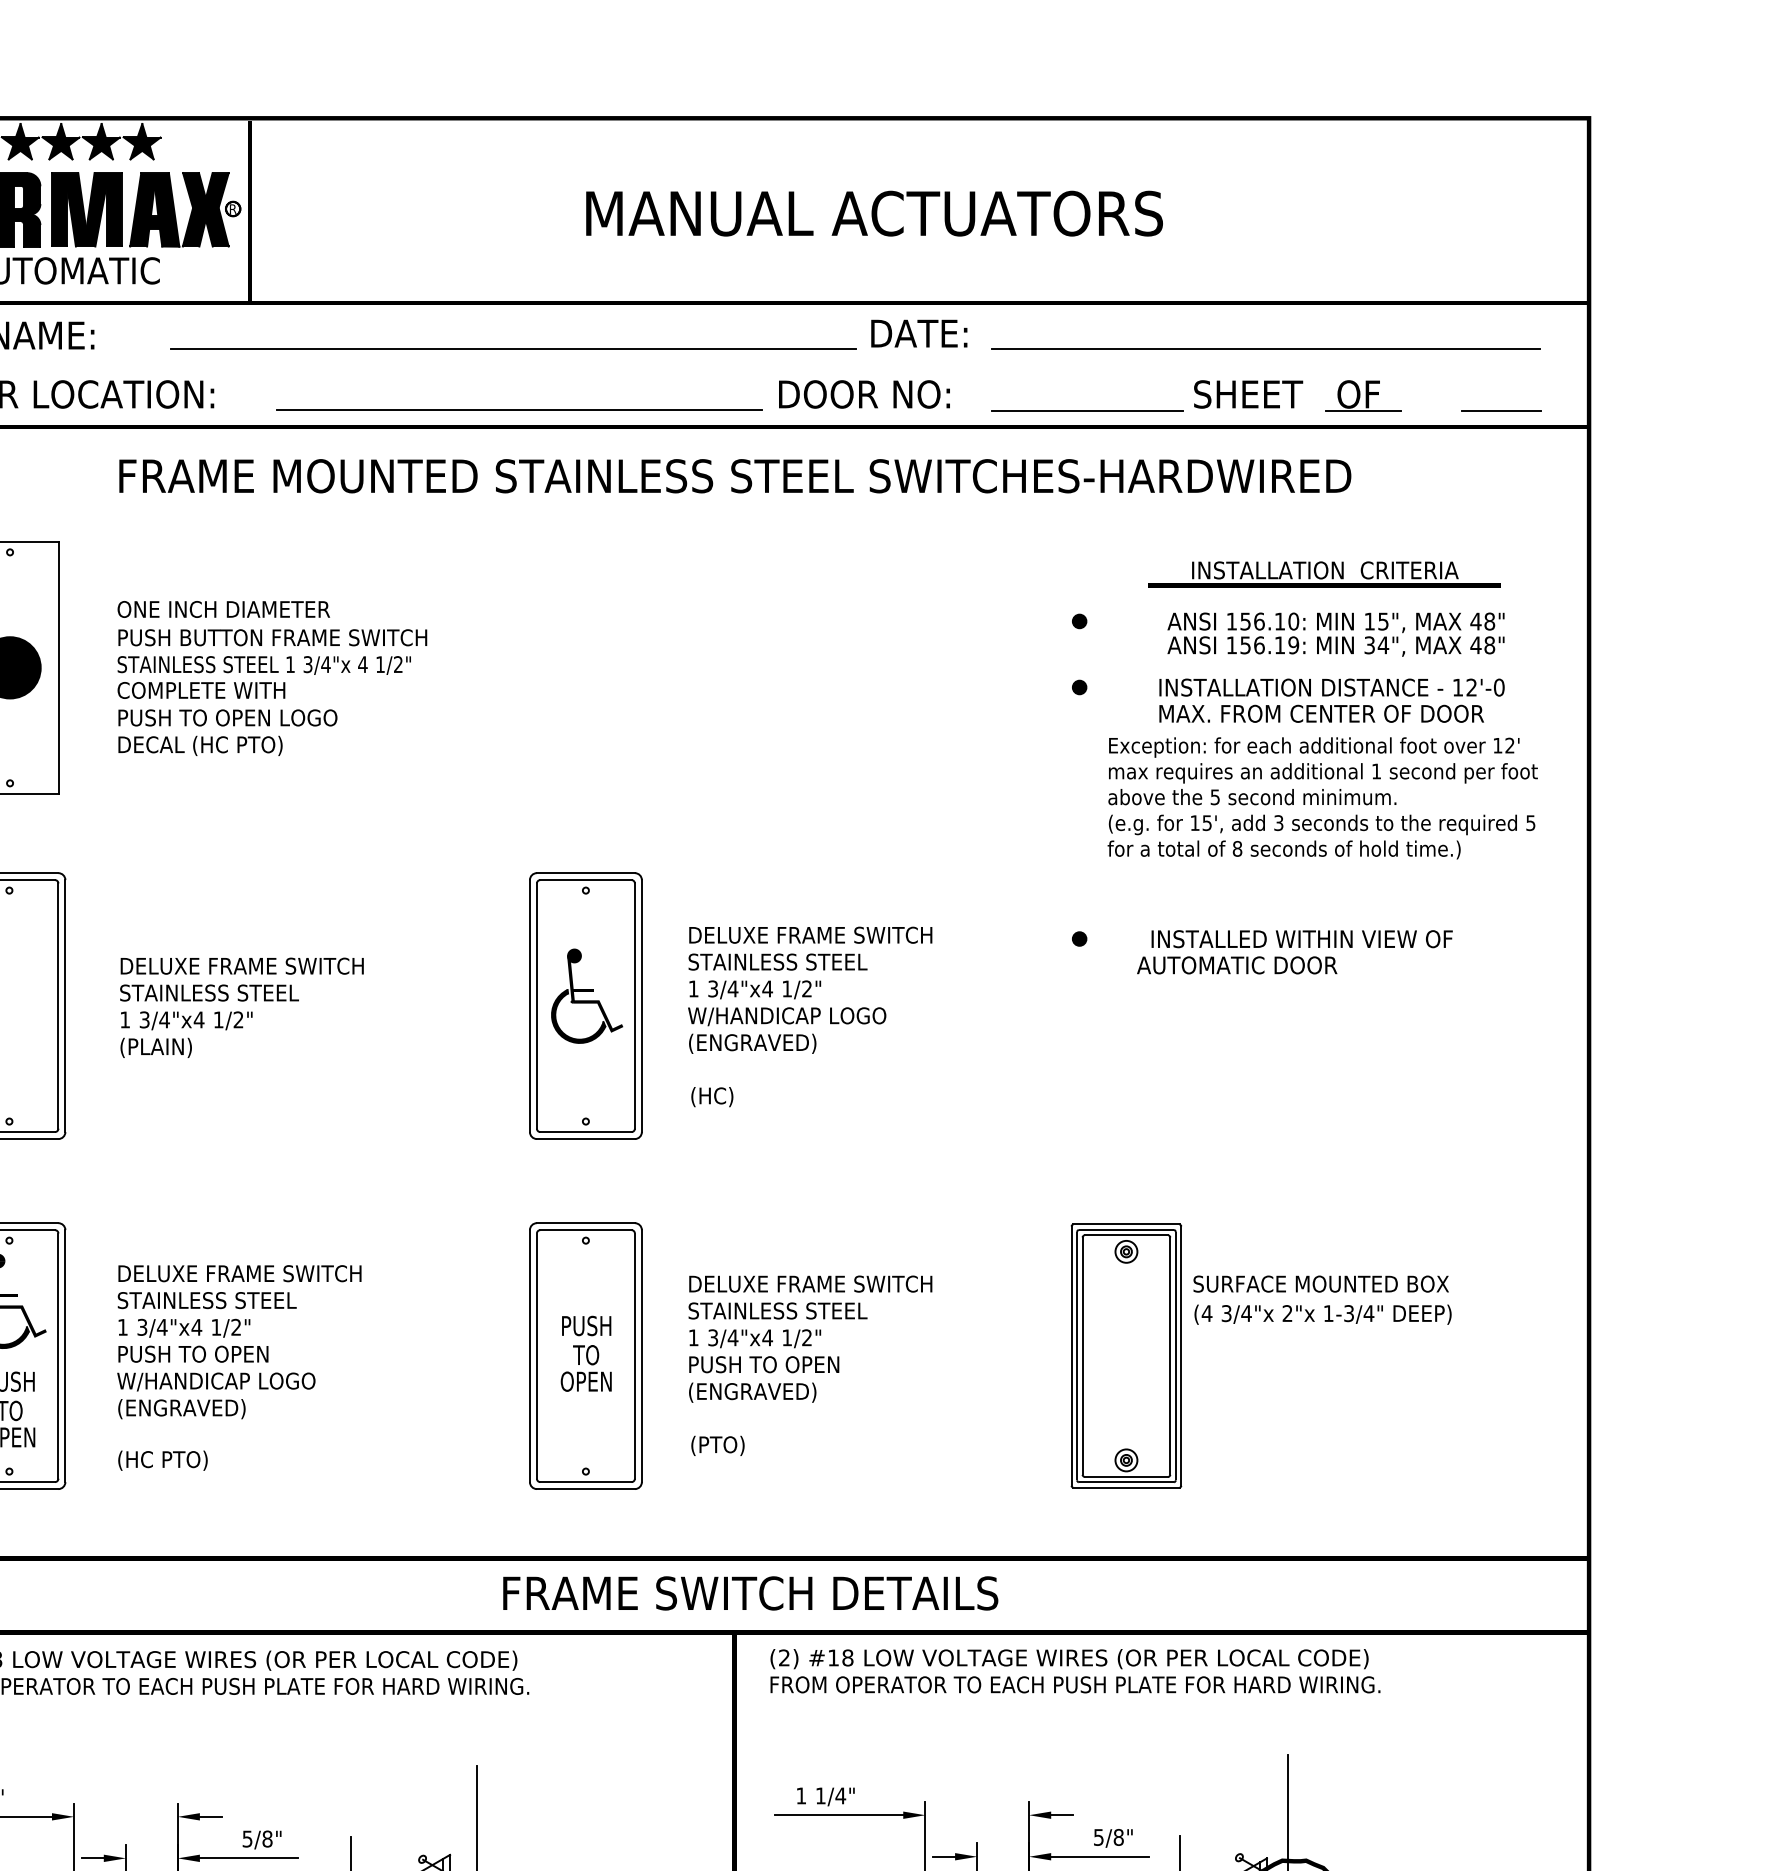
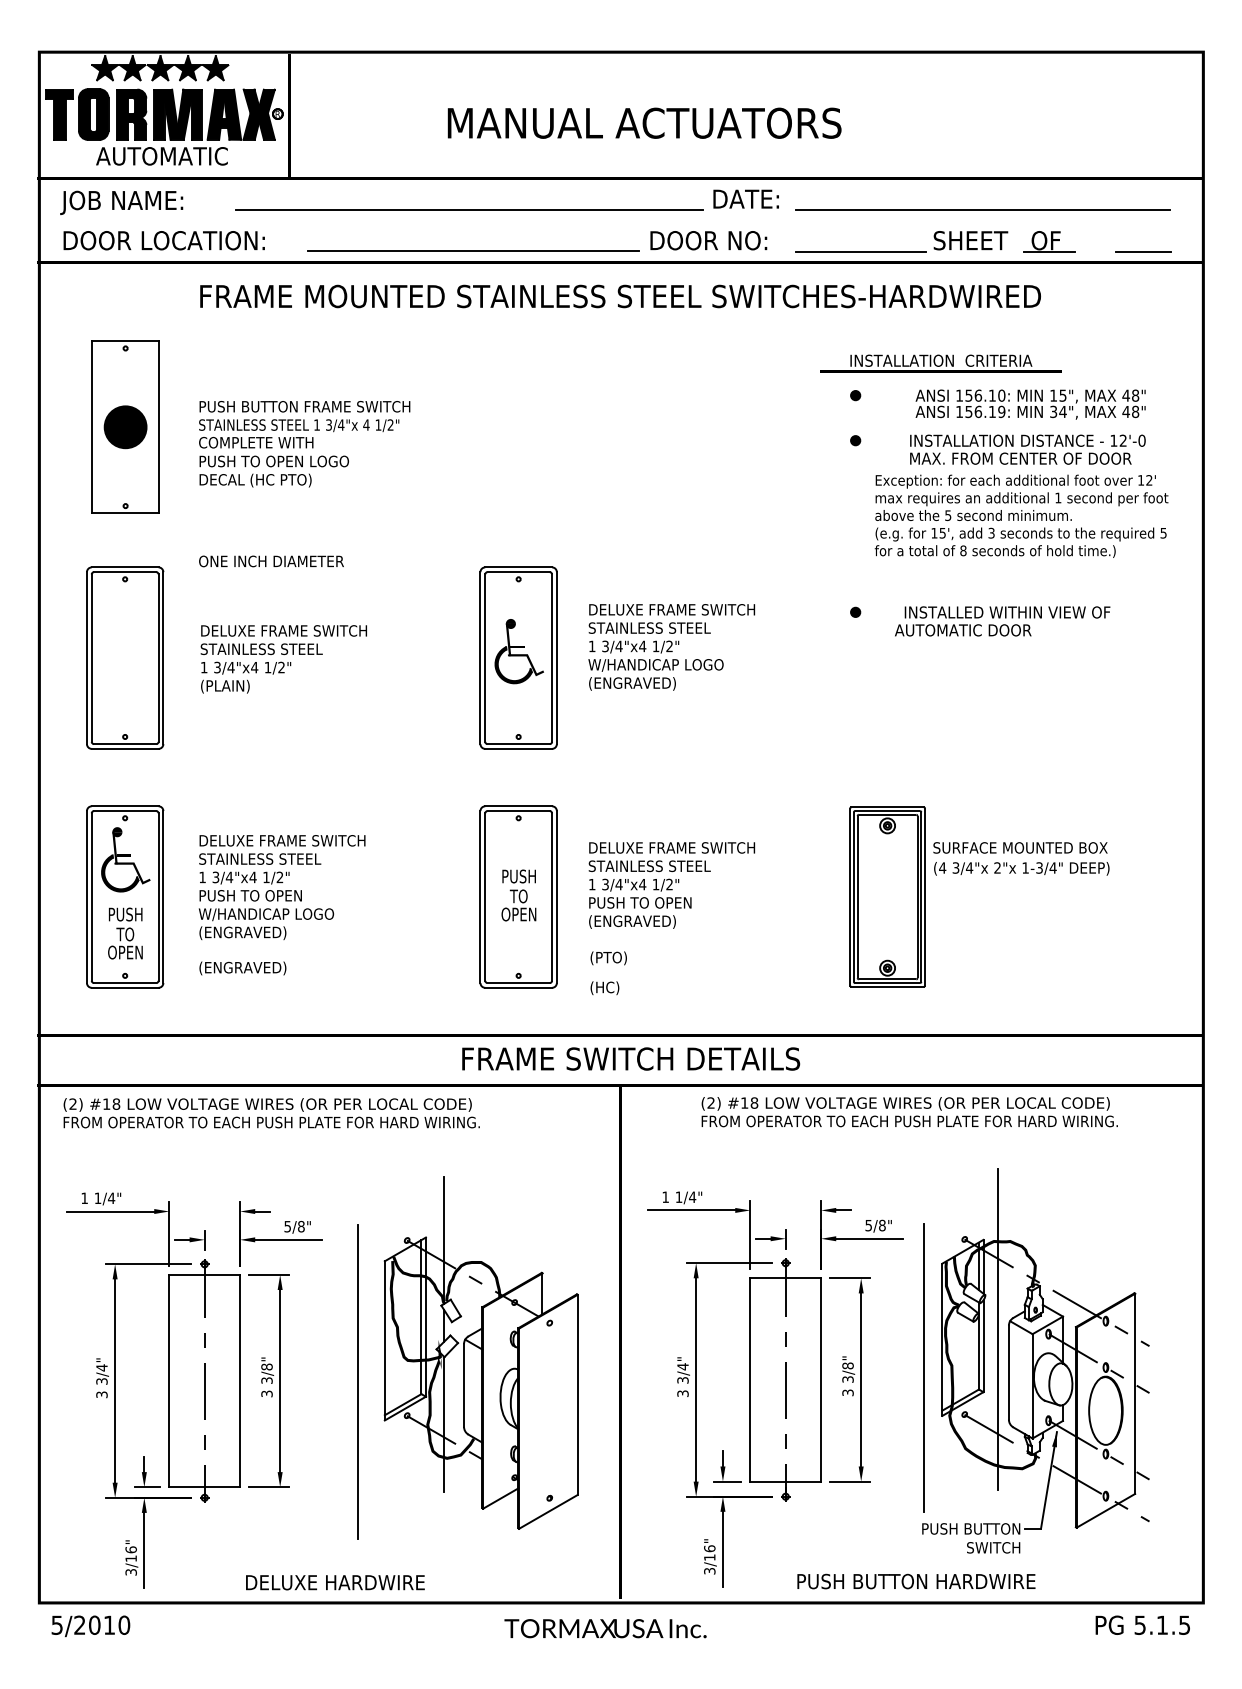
text: (874, 212) -> (644, 122), moved
text: (1324, 574) -> (940, 363), moved
text: (223, 609) -> (271, 561), moved
text: (711, 1097) -> (604, 988), moved
text: (187, 1460) -> (246, 968), (HC PTO) -> (ENGRAVED)
text: (1075, 1671) -> (909, 1112), moved

